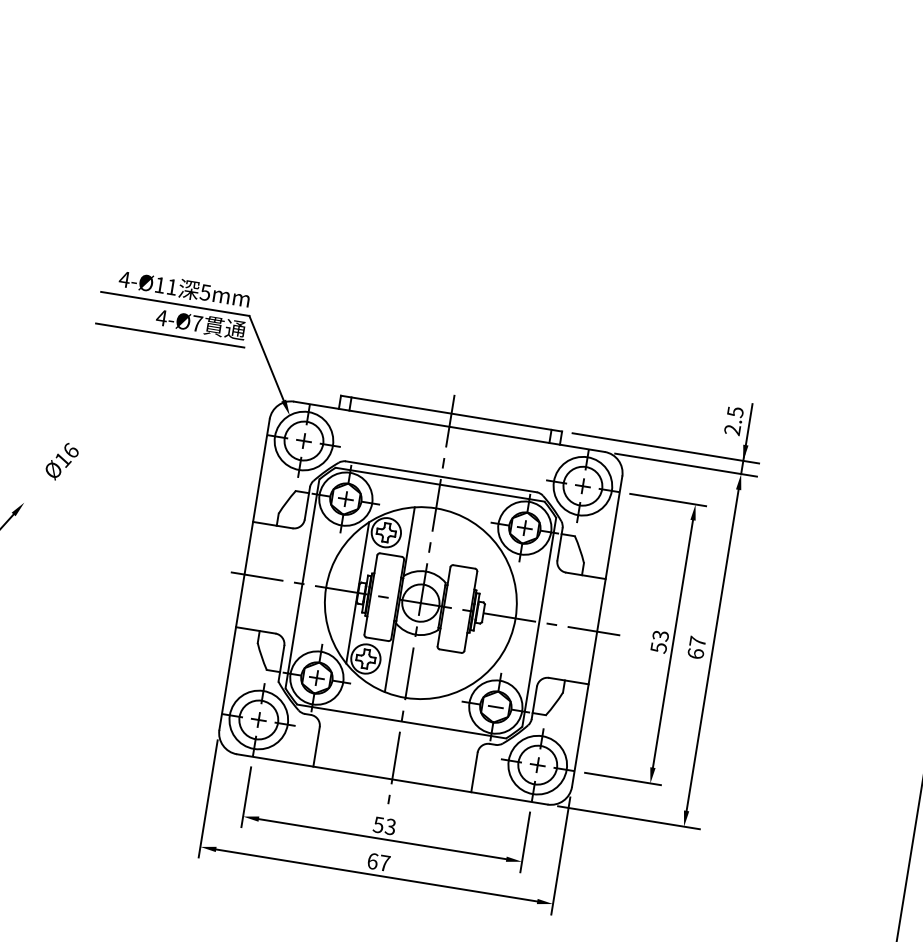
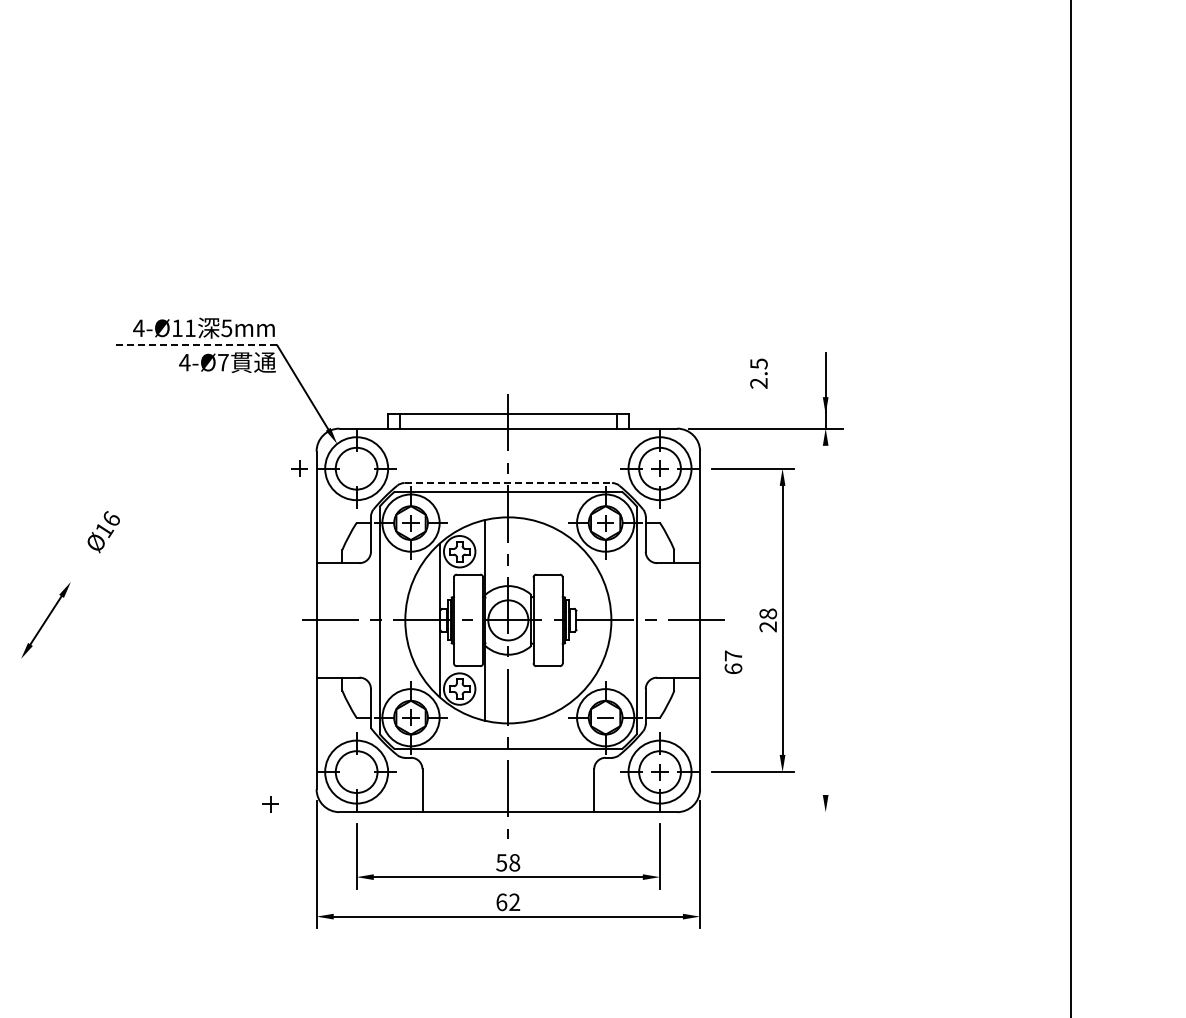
line: (175, 303) -> (196, 345), solid -> dashed
line: (170, 335) -> (196, 379), removed
text: (733, 420) -> (758, 373), moved
part: (303, 440) -> (299, 468), moved
line: (665, 448) -> (741, 414), removed
line: (441, 477) -> (508, 483), solid -> dashed
text: (660, 641) -> (768, 620), 53 -> 28
text: (696, 646) -> (733, 661), moved
line: (712, 650) -> (825, 620), removed
part: (258, 720) -> (270, 804), moved
line: (628, 818) -> (765, 812), removed
text: (390, 826) -> (514, 862), 53 -> 58
text: (384, 862) -> (514, 901), 67 -> 62

